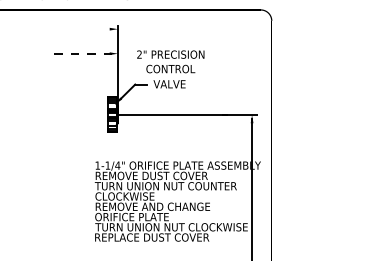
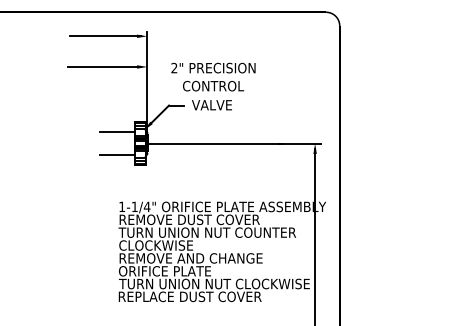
line: (83, 29) -> (104, 36), added
line: (84, 53) -> (105, 66), dashed -> solid
line: (93, 105) -> (116, 131), added
line: (93, 123) -> (116, 154), added

